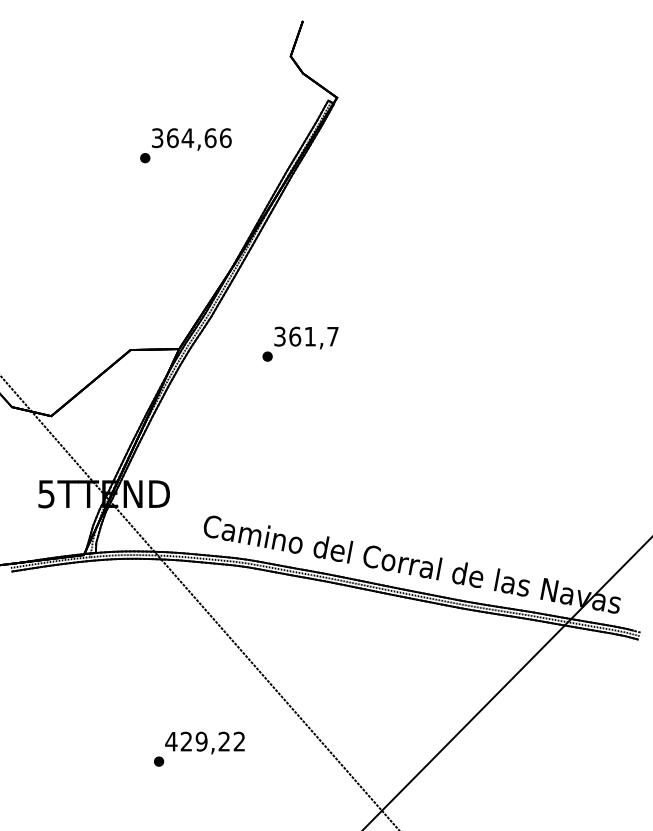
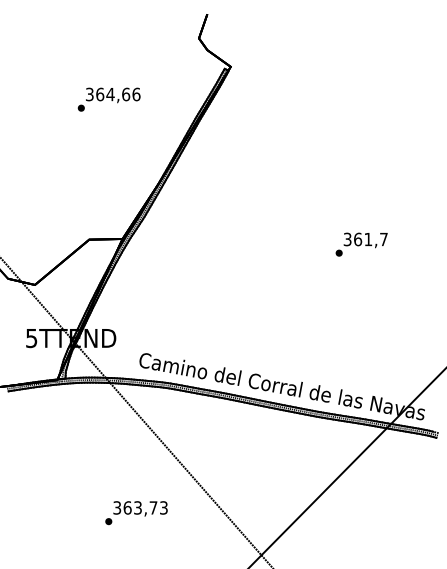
text: (184, 145) -> (108, 99), moved
text: (300, 343) -> (361, 244), moved
text: (205, 741) -> (140, 507), 429,22 -> 363,73

